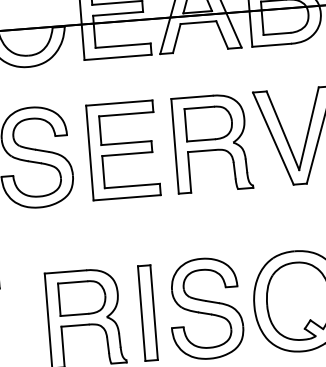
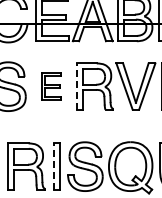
line: (174, 146) -> (76, 86), solid -> dashed
part: (123, 150) -> (51, 86), size x0.6
line: (140, 313) -> (53, 166), solid -> dashed

